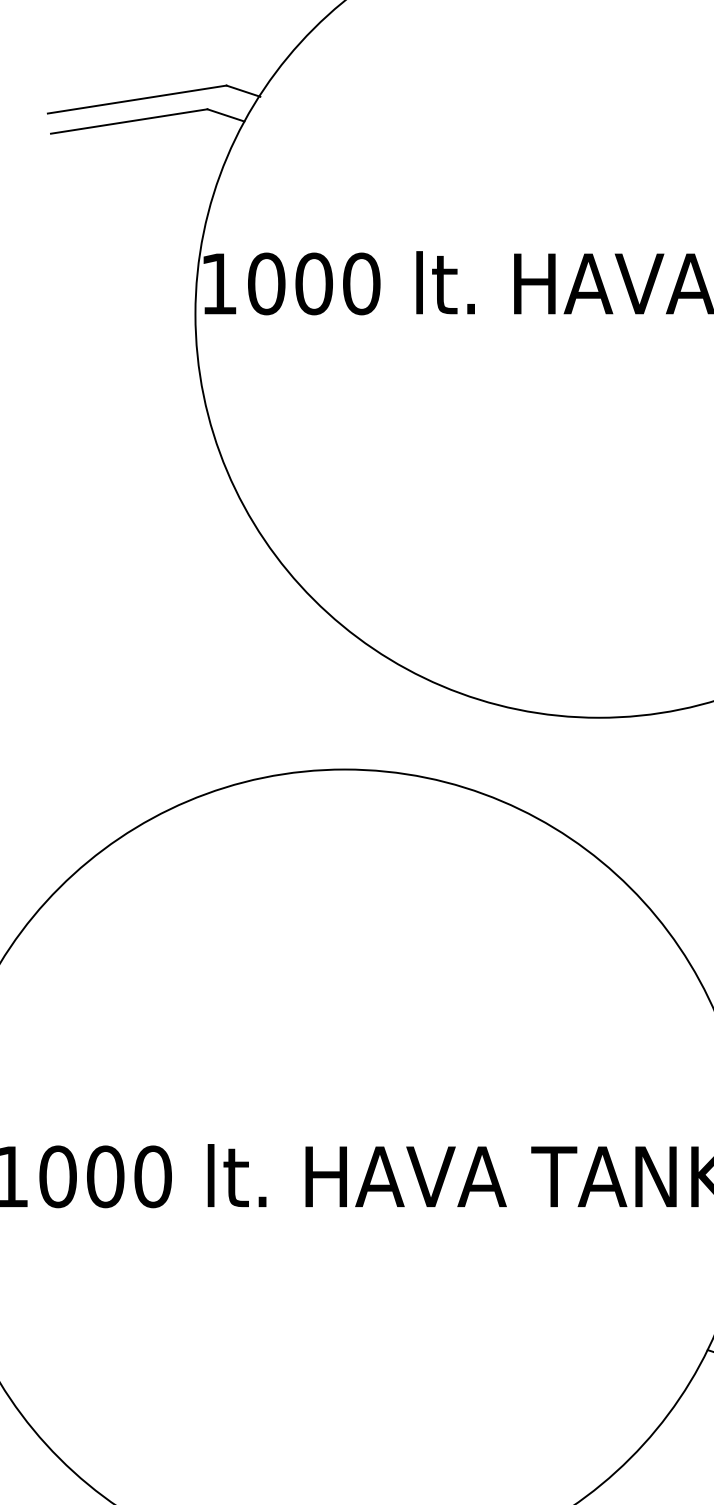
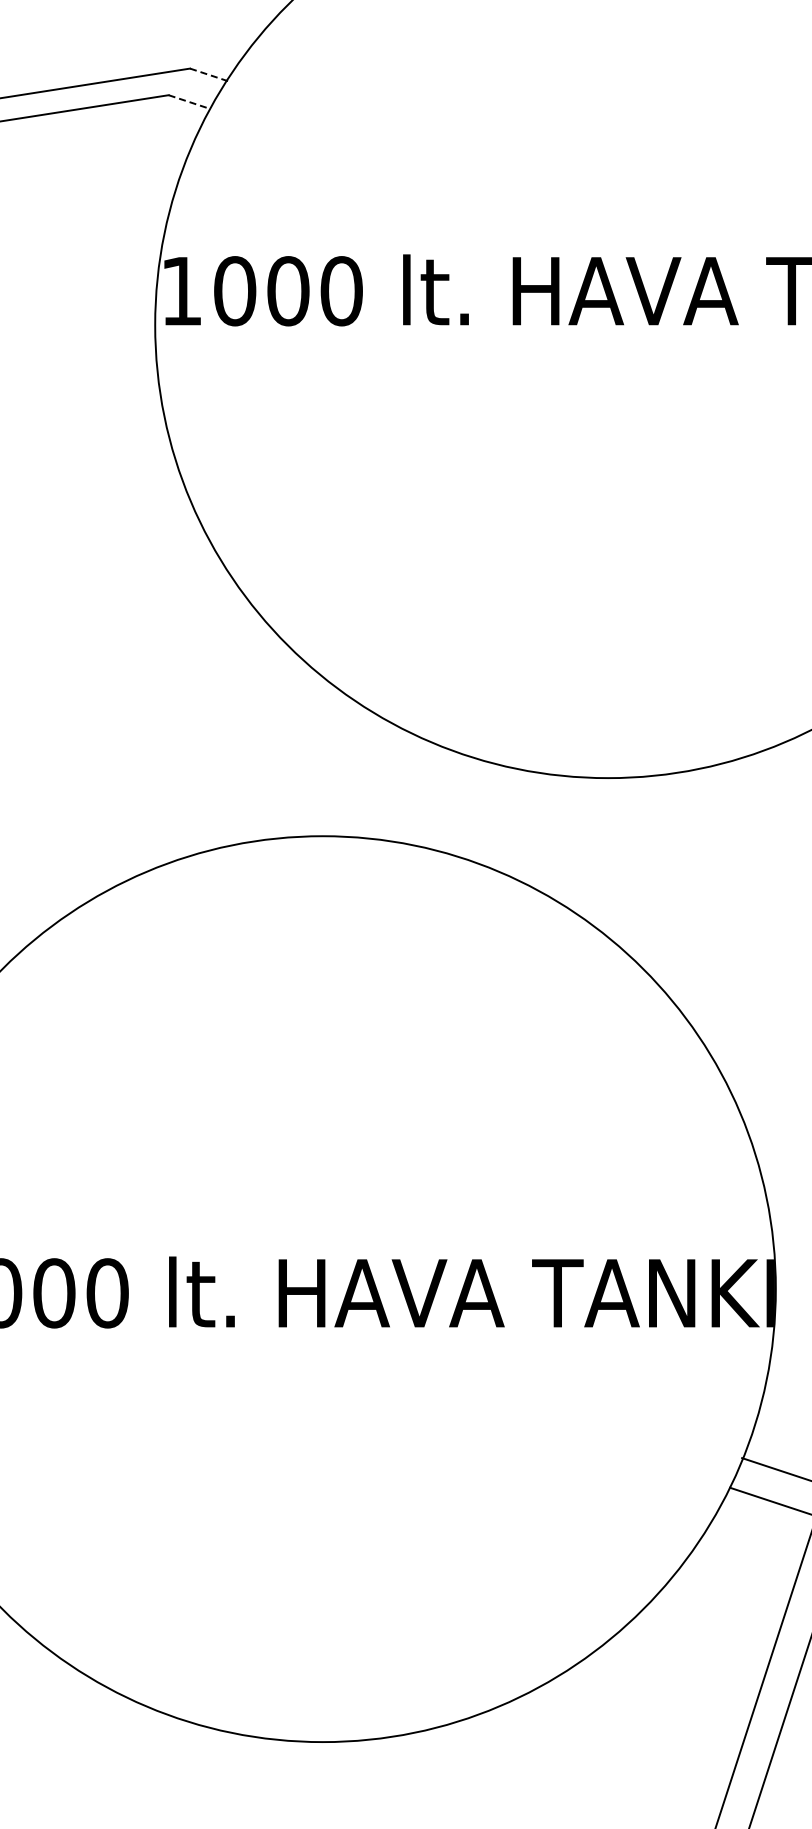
line: (243, 90) -> (209, 74), solid -> dashed
line: (226, 115) -> (189, 102), solid -> dashed

